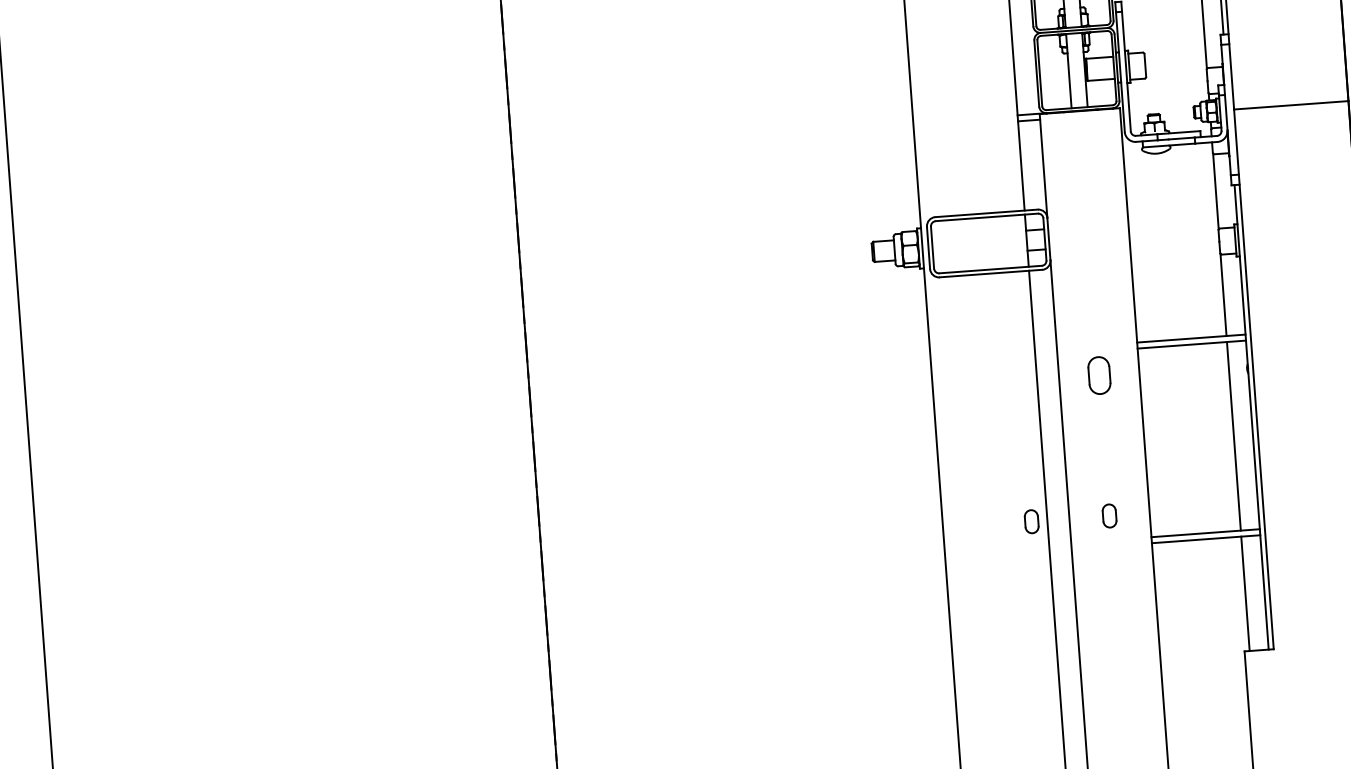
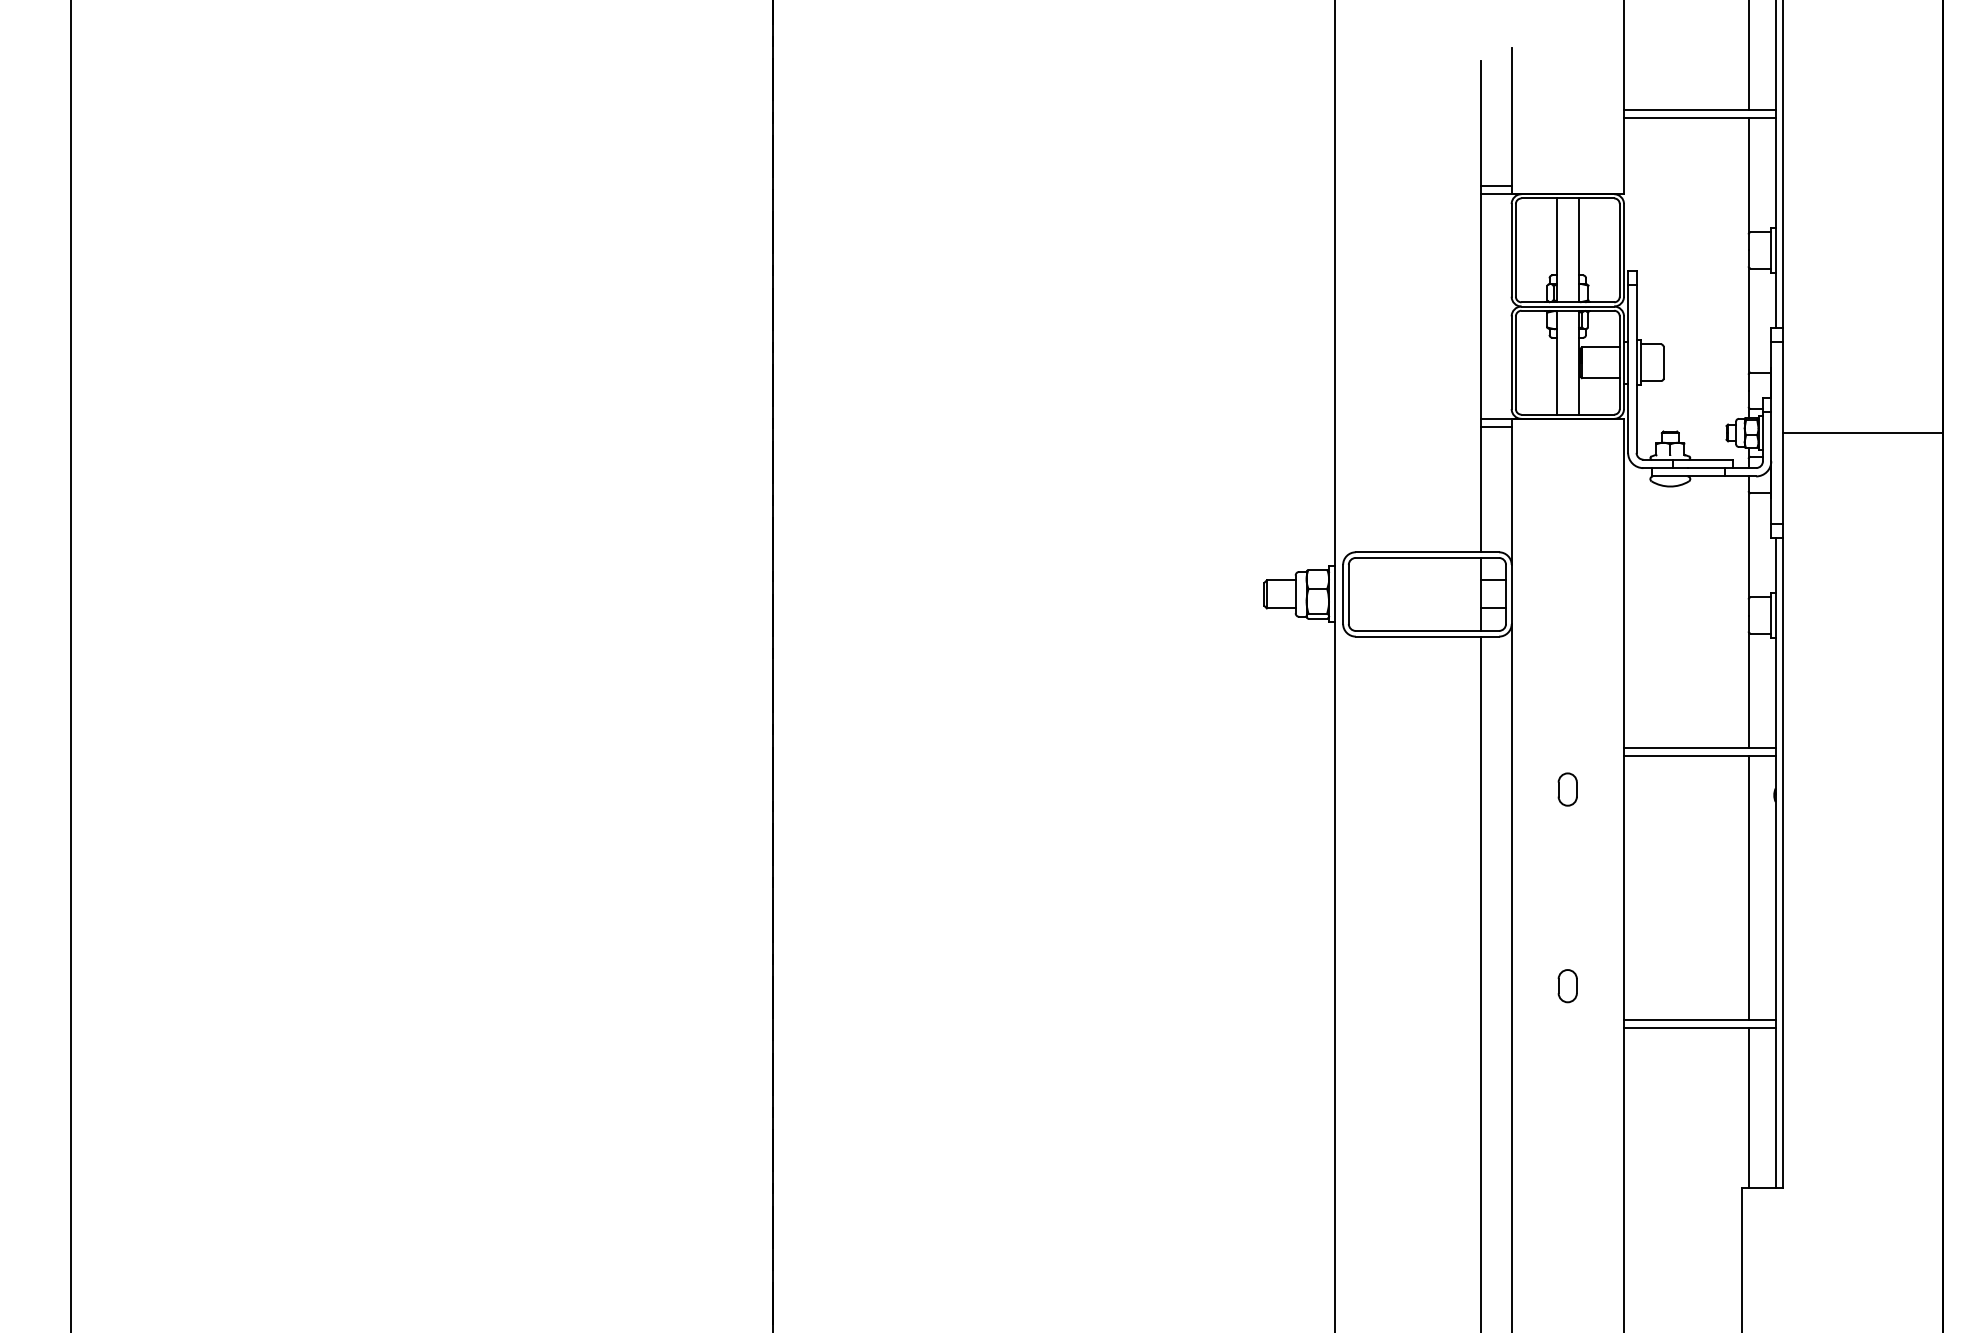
part: (1099, 375) -> (1567, 789), size x0.62
part: (1031, 521) -> (1458, 986), removed

